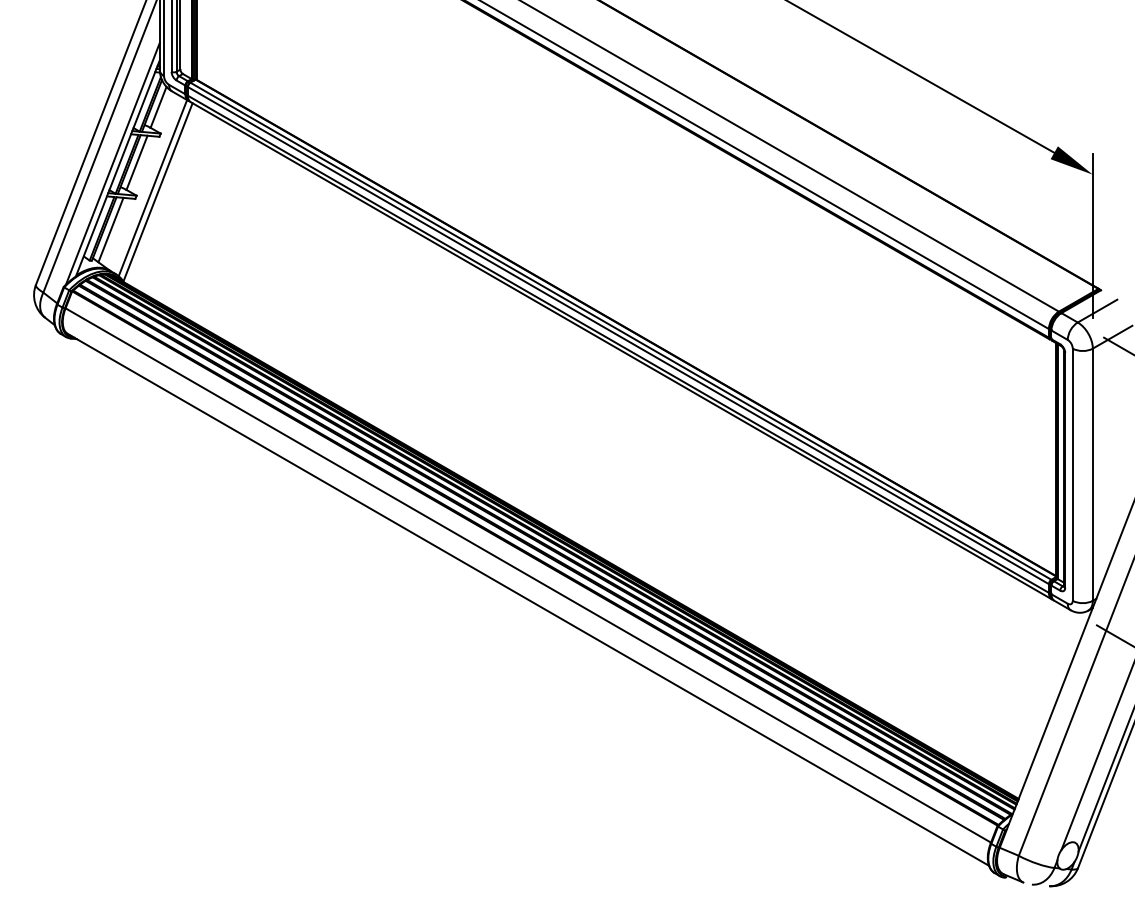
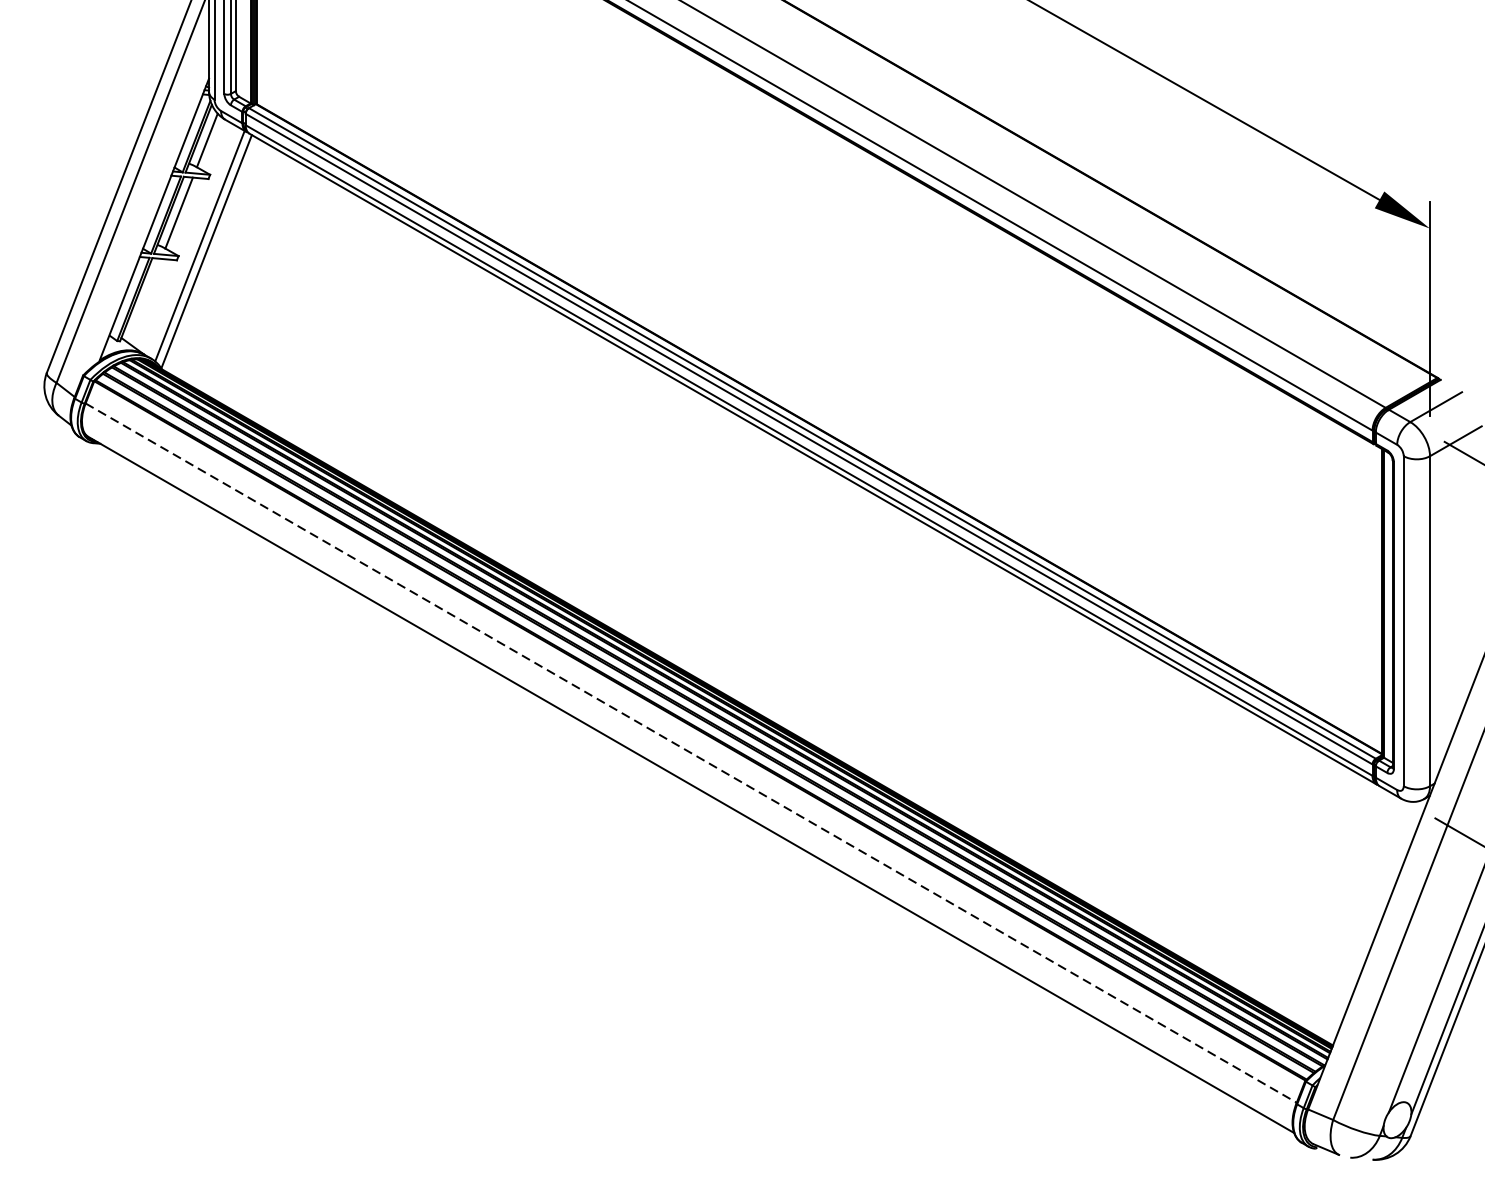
line: (112, 163) -> (147, 213), removed
line: (110, 229) -> (144, 300), removed
line: (528, 575) -> (691, 753), solid -> dashed

